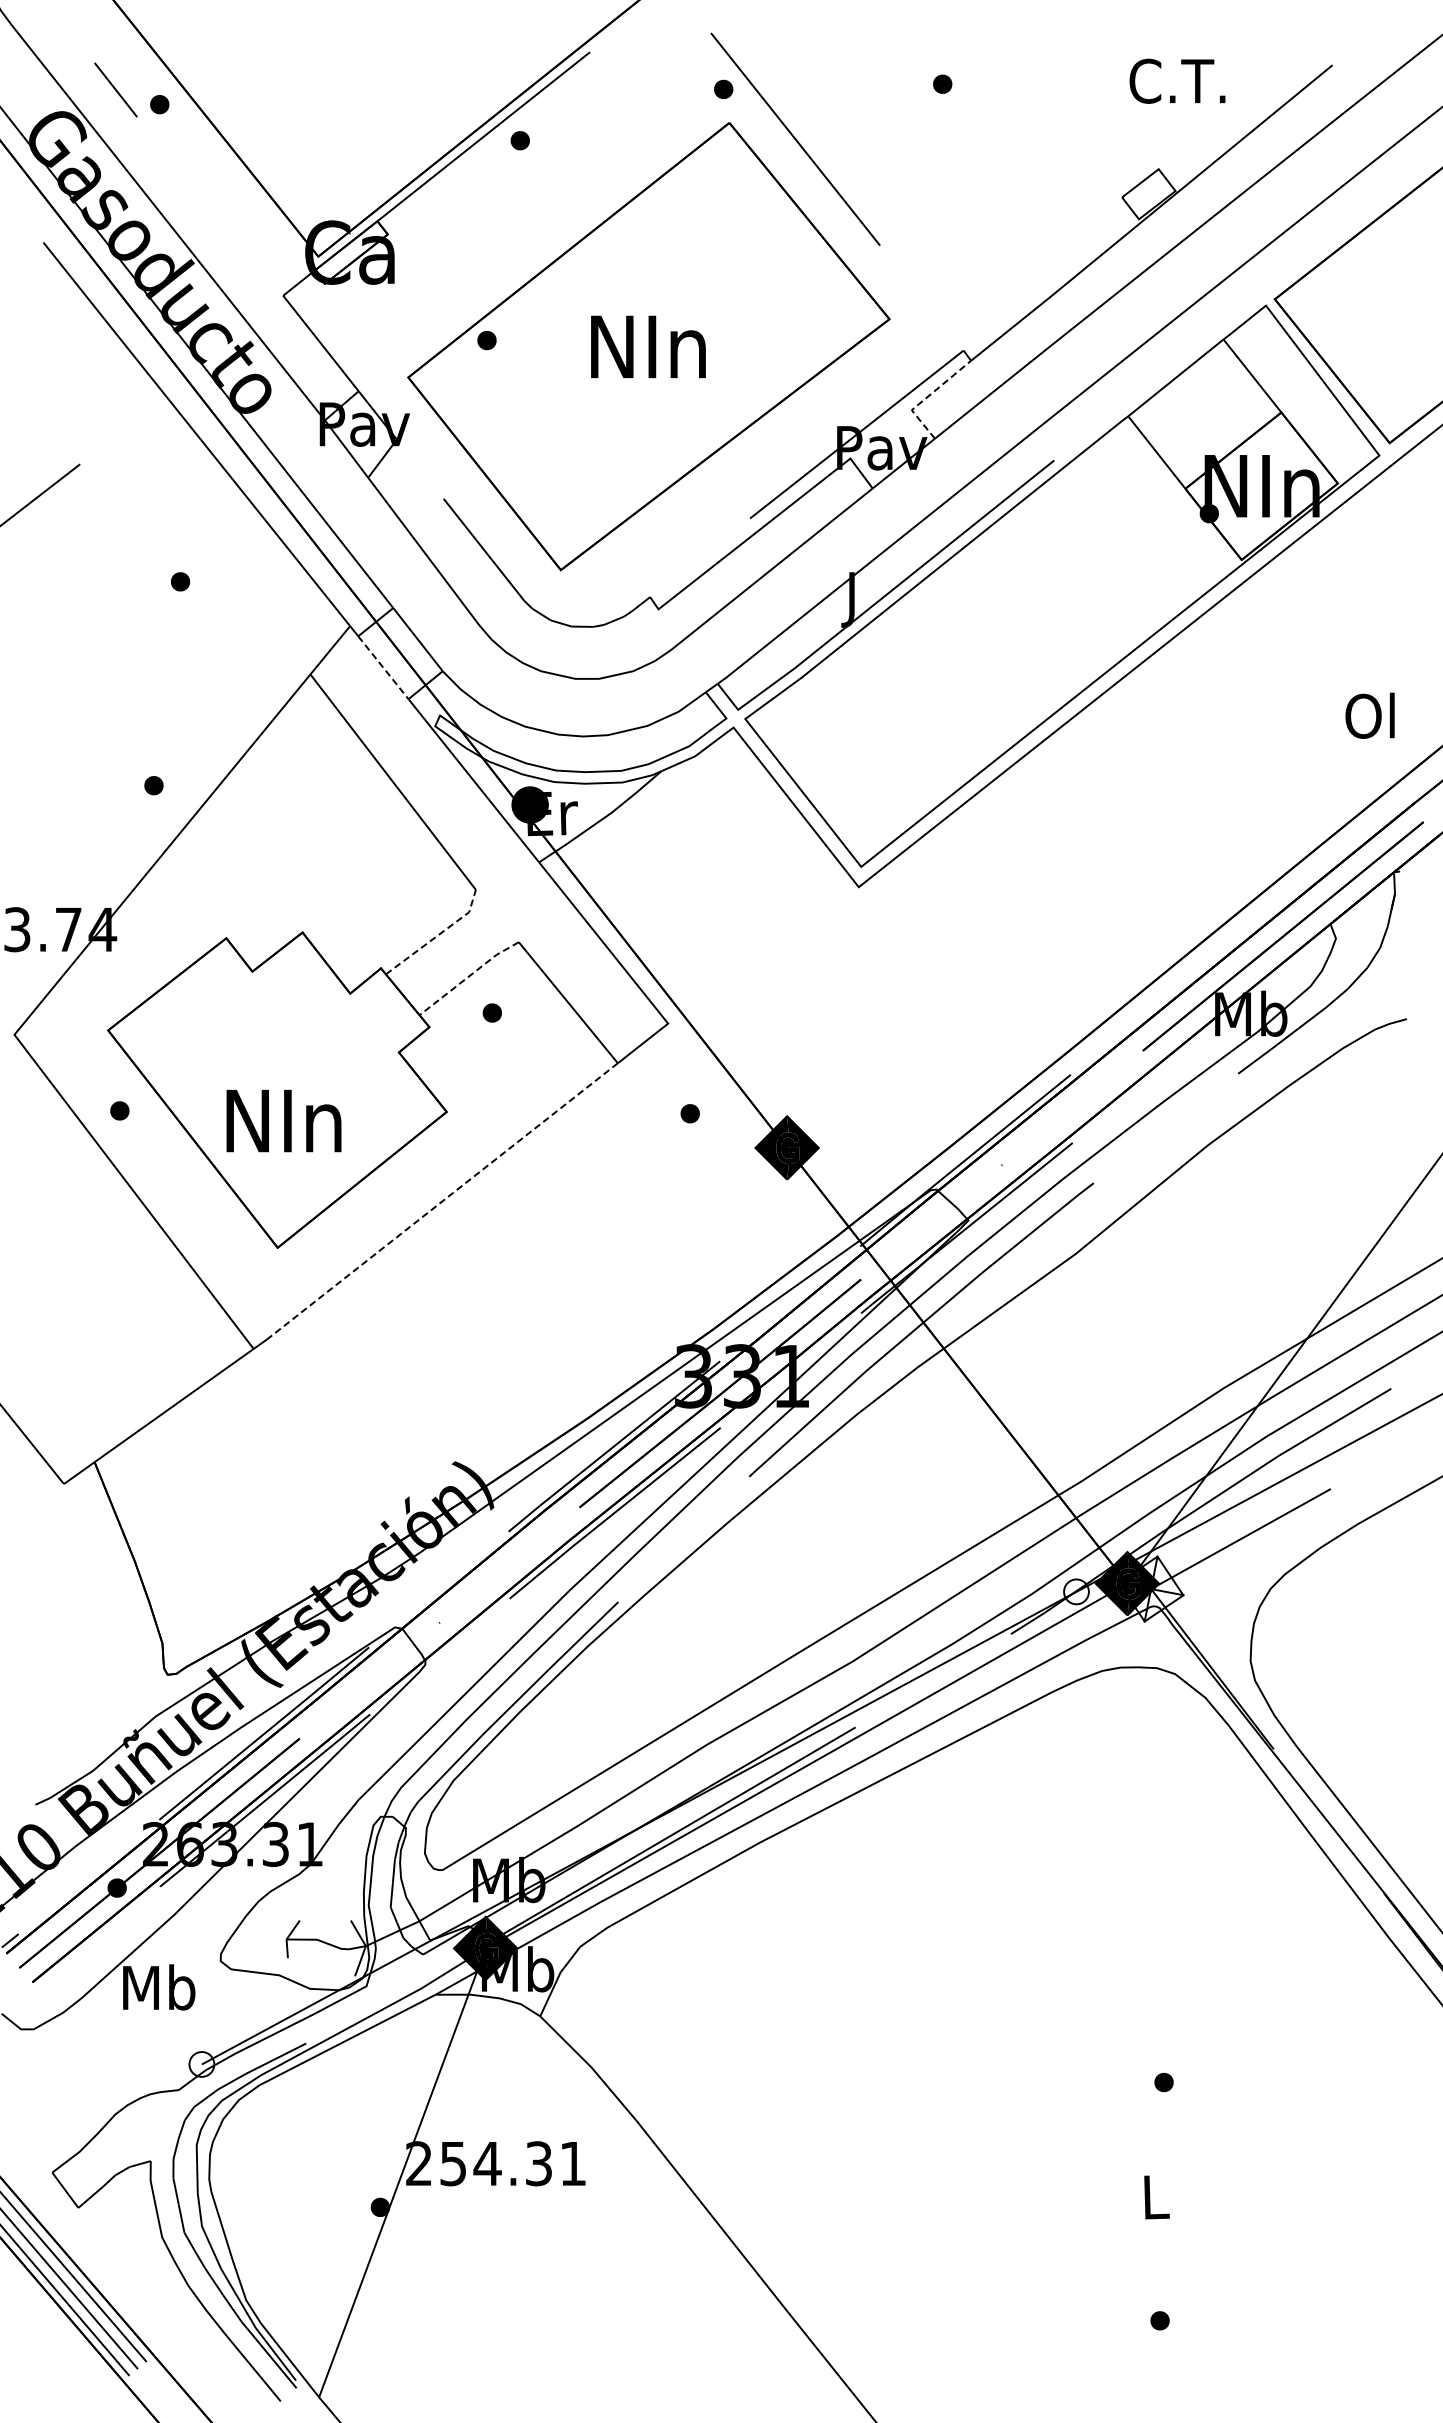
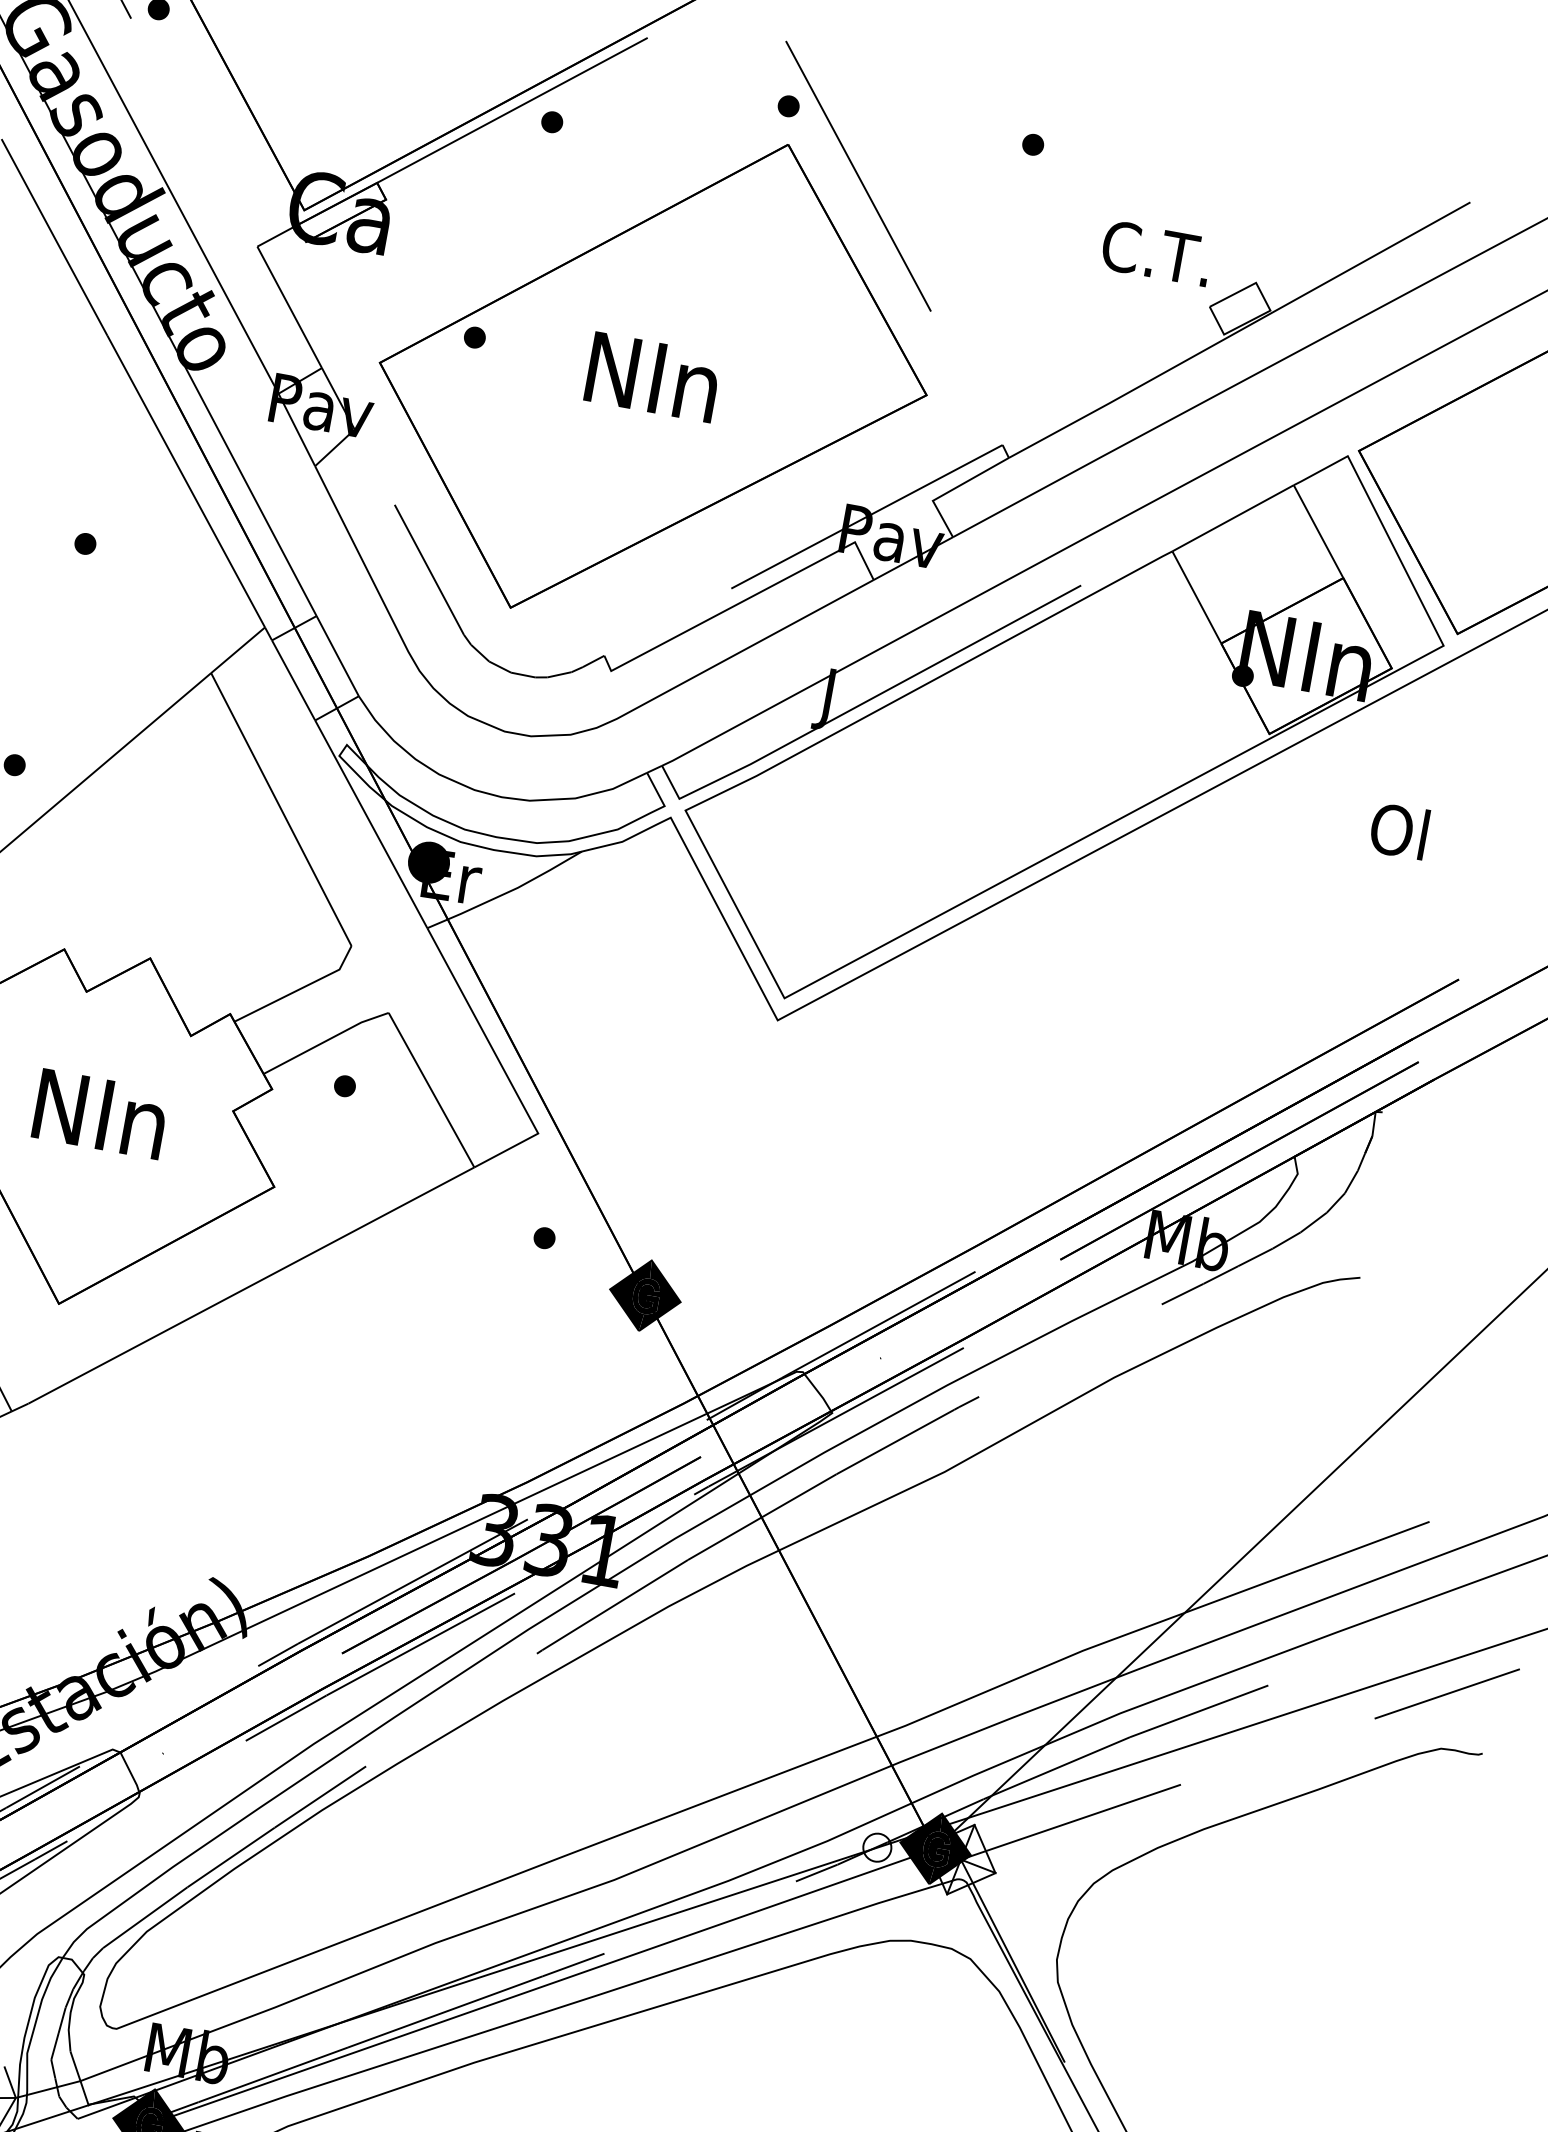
text: (1177, 80) -> (1156, 252), moved
line: (926, 397) -> (951, 489), dashed -> solid
line: (383, 668) -> (293, 681), dashed -> solid
text: (1369, 715) -> (1398, 830), moved
line: (437, 935) -> (299, 988), dashed -> solid
line: (468, 977) -> (325, 1041), dashed -> solid
text: (283, 1121) -> (99, 1114), moved
line: (442, 1201) -> (251, 1285), dashed -> solid

